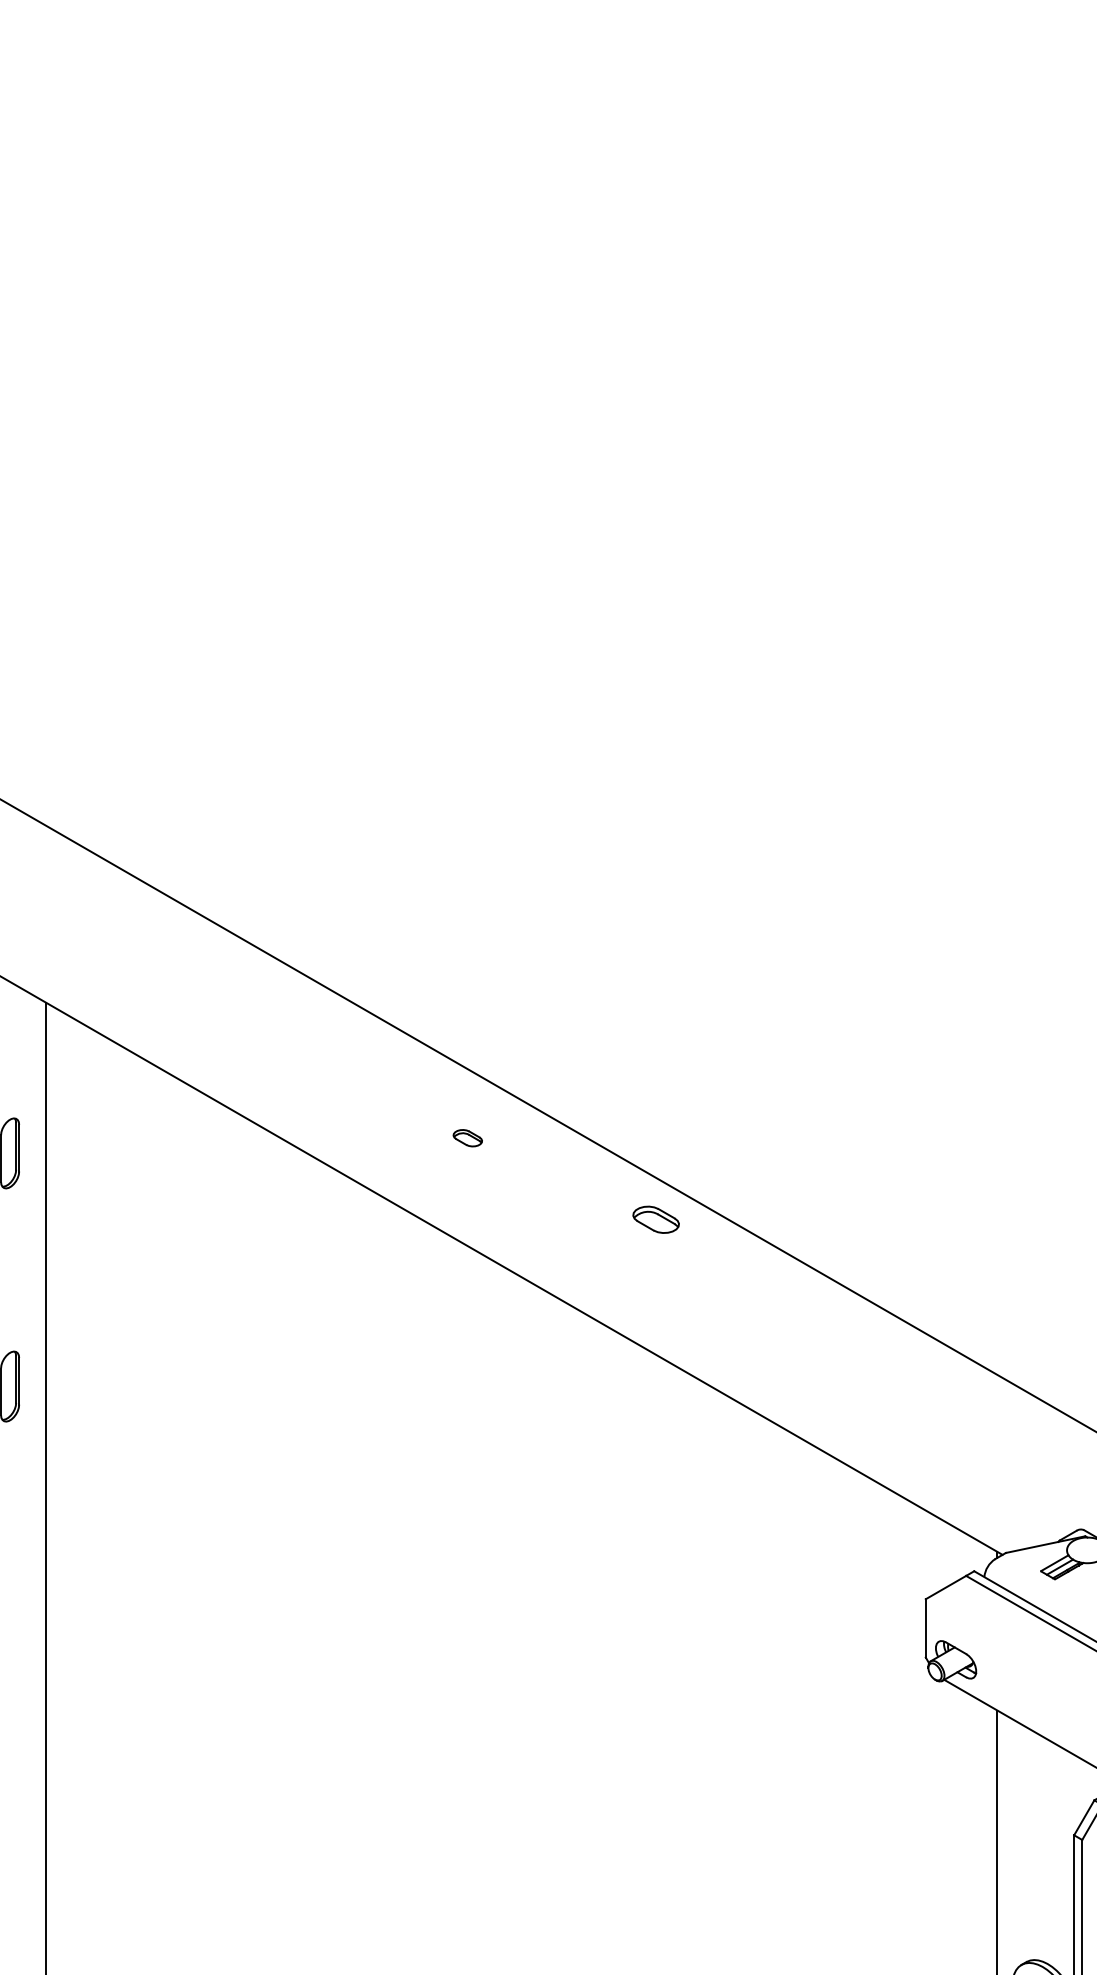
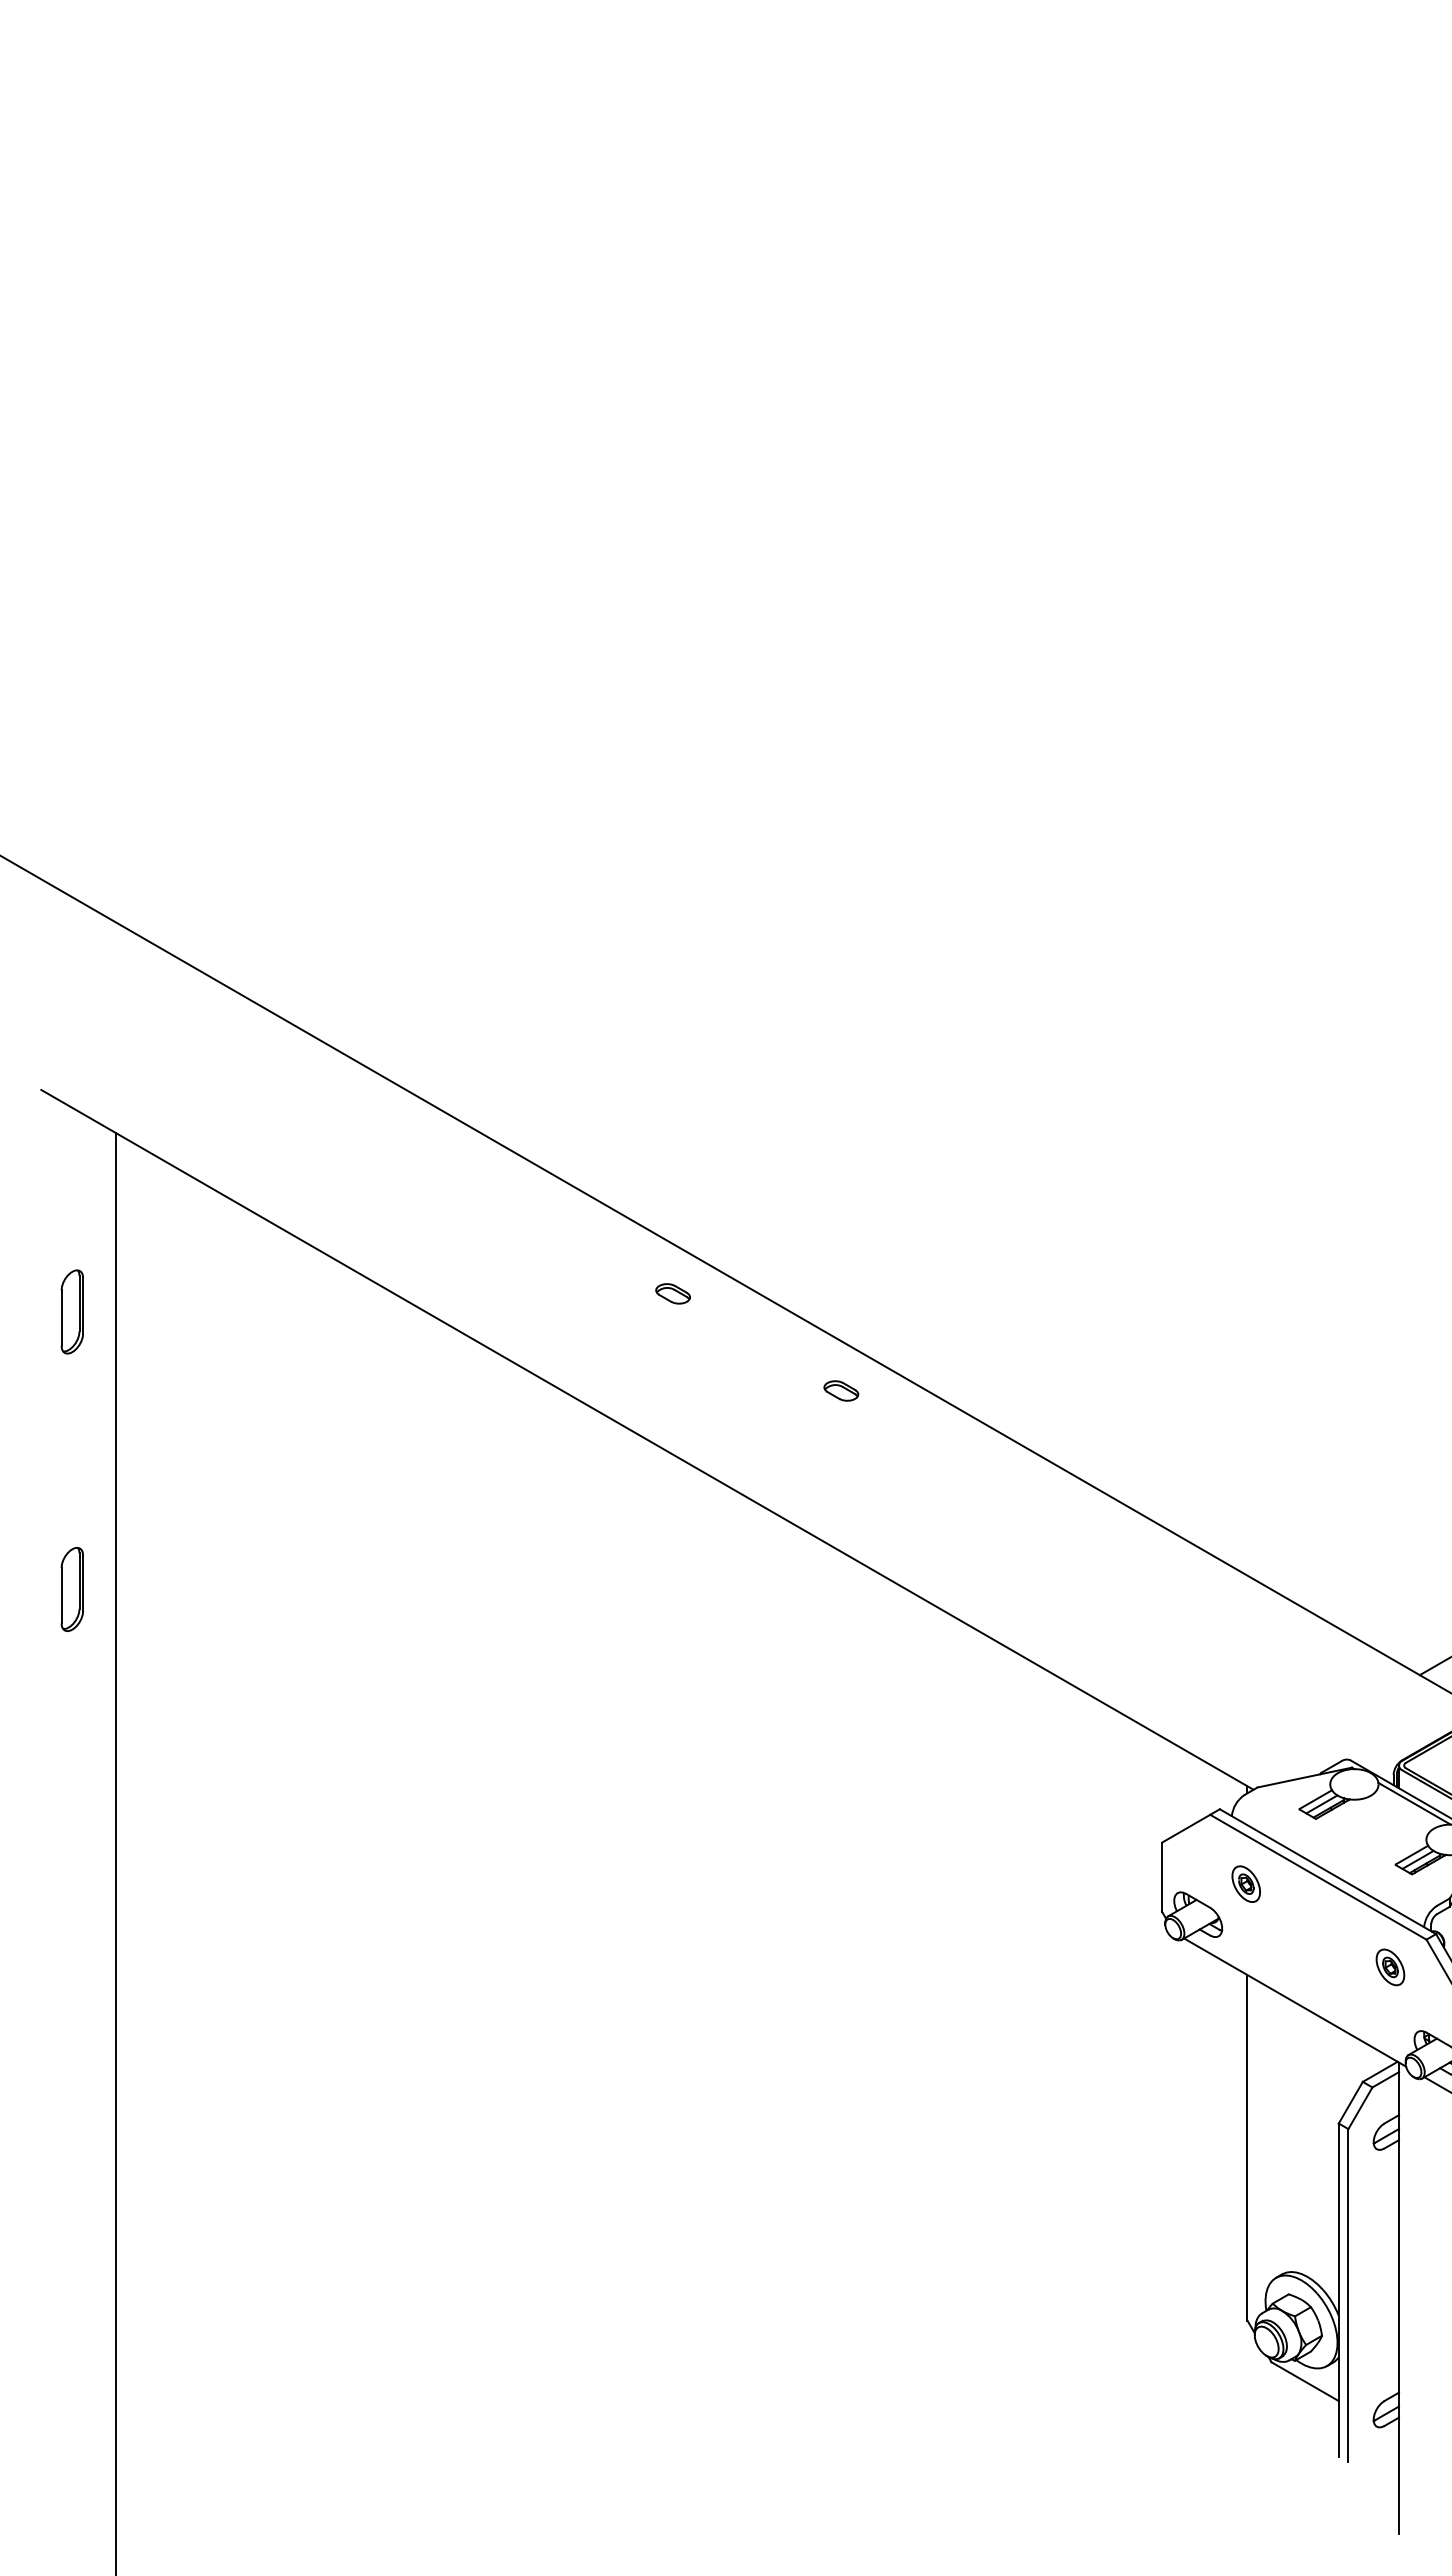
part: (467, 1137) -> (672, 1293), moved
part: (656, 1219) -> (841, 1390), size x0.62
part: (995, 1633) -> (1245, 1883), added

